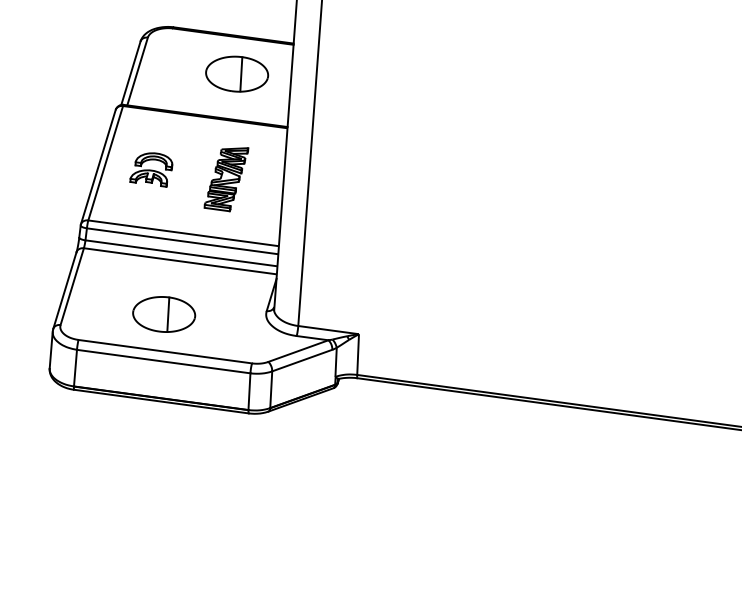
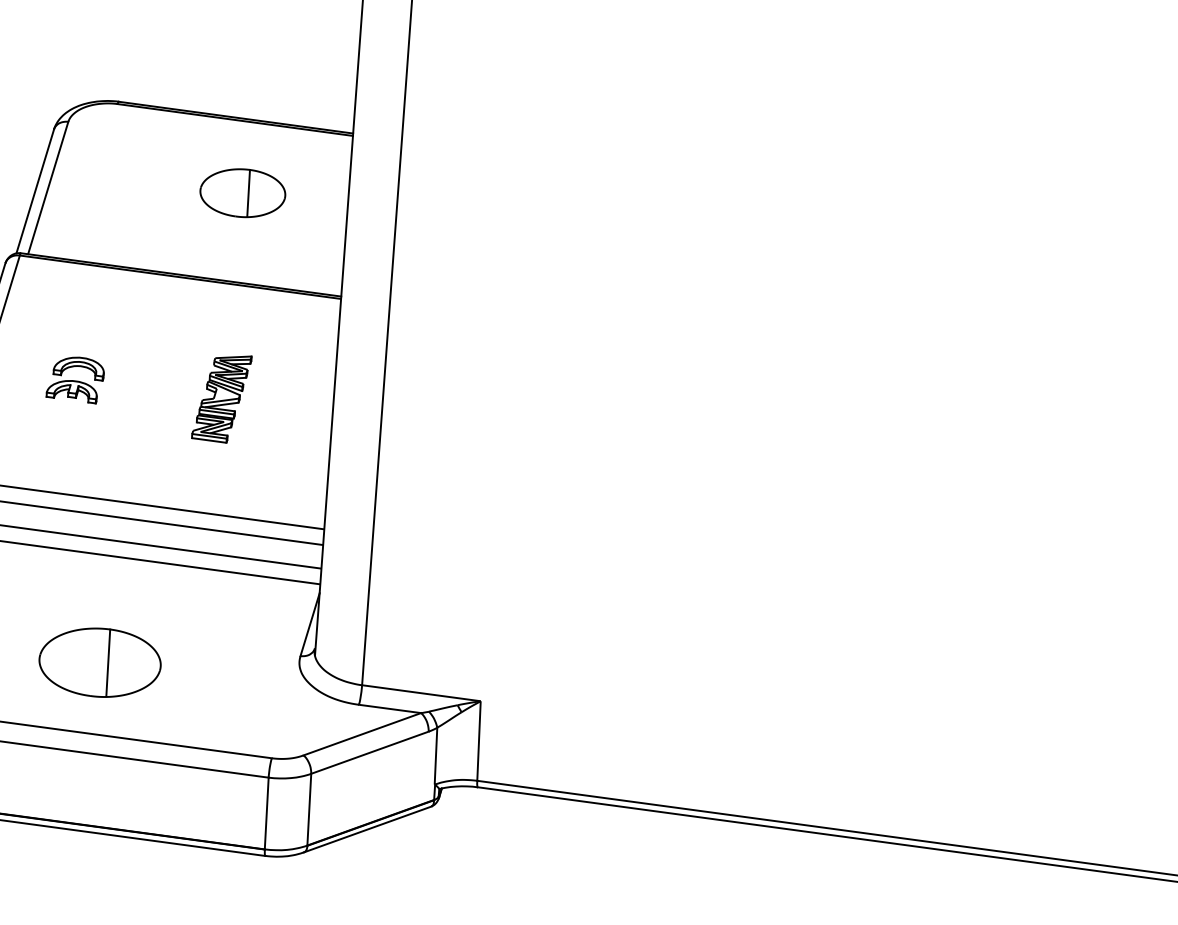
part: (237, 73) -> (243, 191), size x0.7
part: (151, 169) -> (75, 379), size x0.7
part: (226, 179) -> (221, 399), size x0.7

